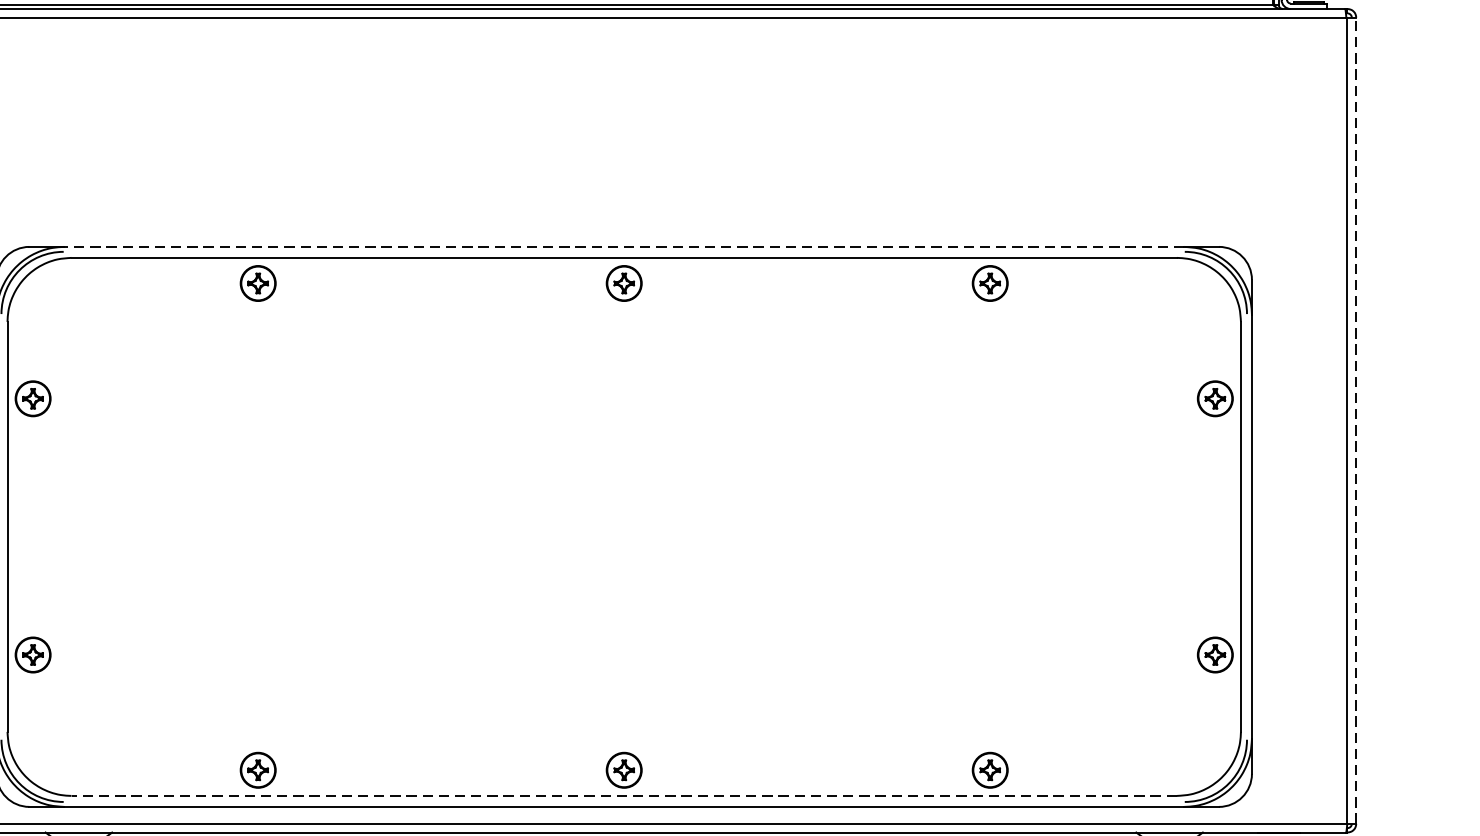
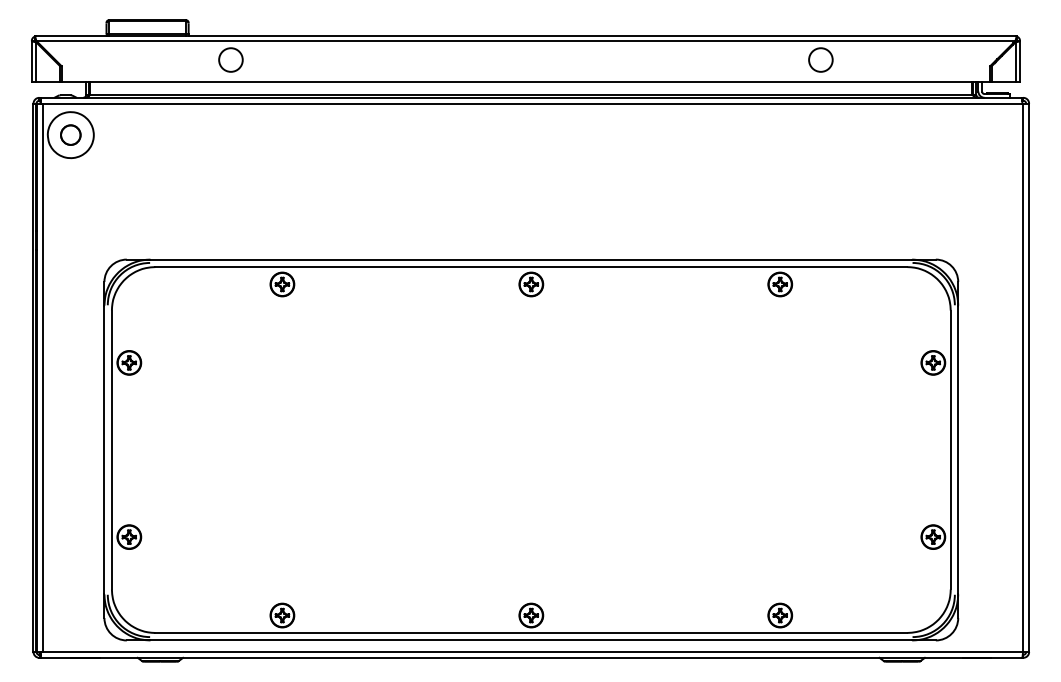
line: (624, 246) -> (531, 259), dashed -> solid
line: (1356, 420) -> (1029, 377), dashed -> solid
line: (624, 795) -> (531, 632), dashed -> solid

